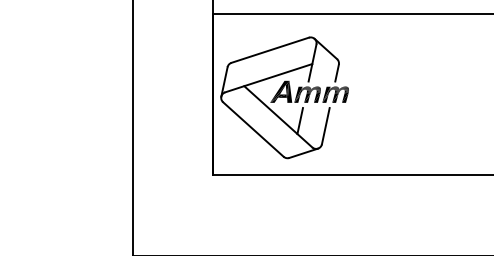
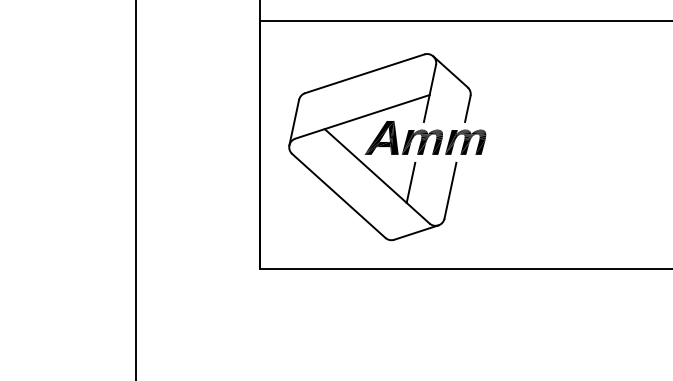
part: (284, 97) -> (386, 146), moved

